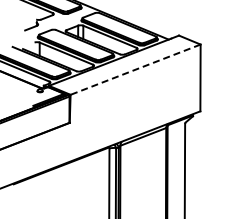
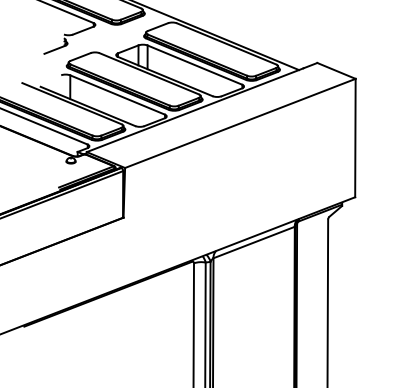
line: (135, 69) -> (240, 123), dashed -> solid

